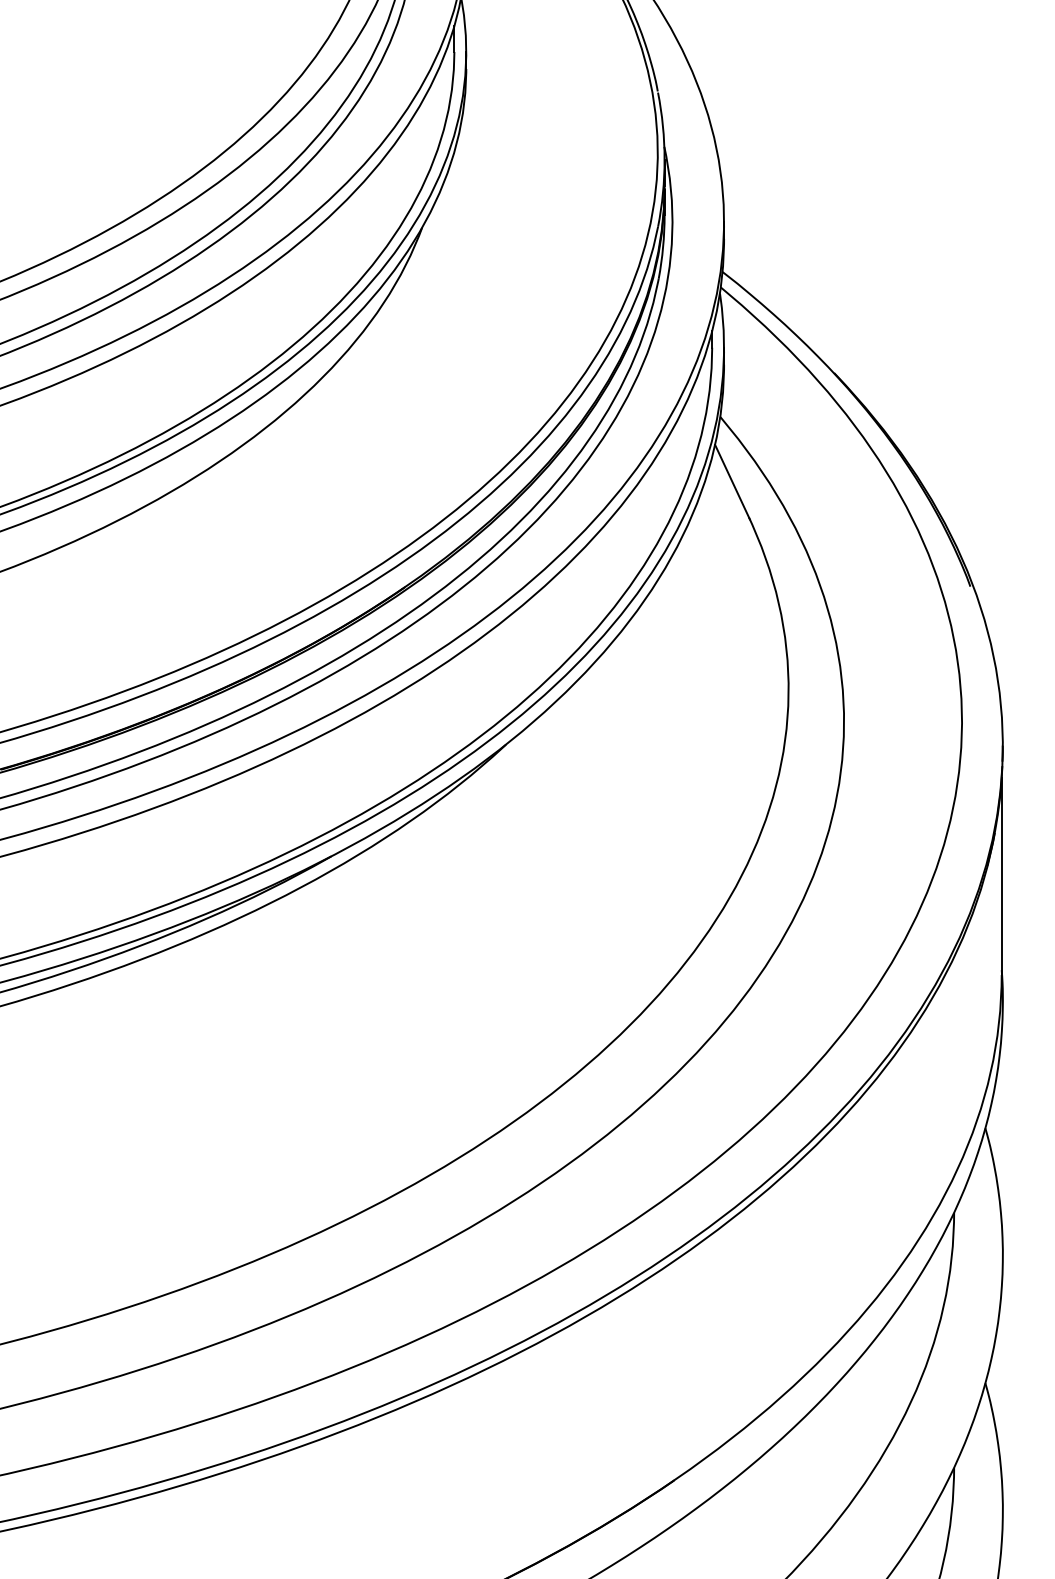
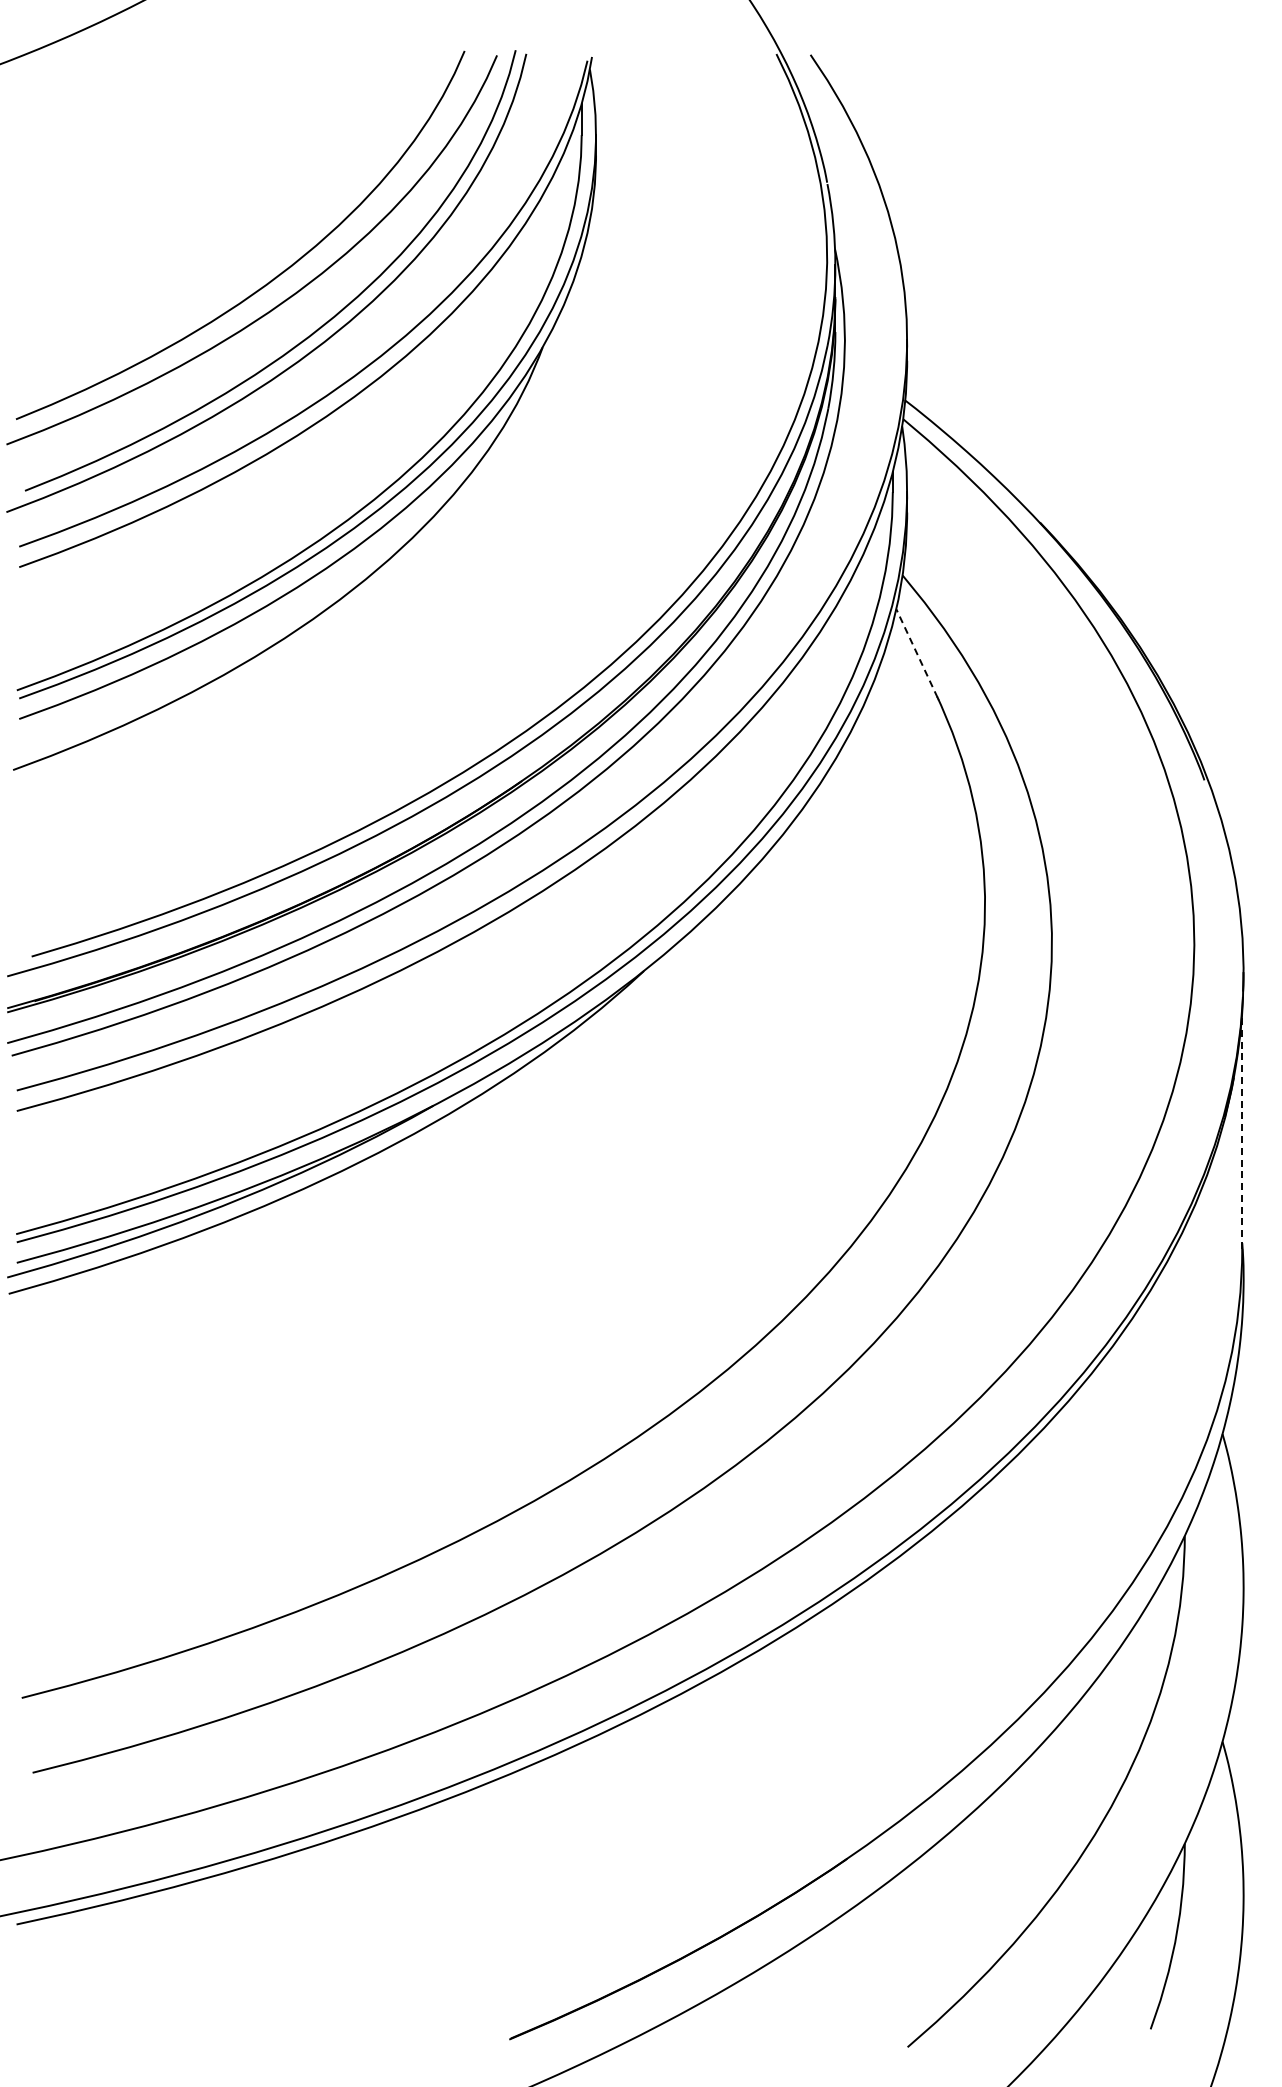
line: (732, 481) -> (917, 653), solid -> dashed
line: (1001, 875) -> (1242, 1129), solid -> dashed

